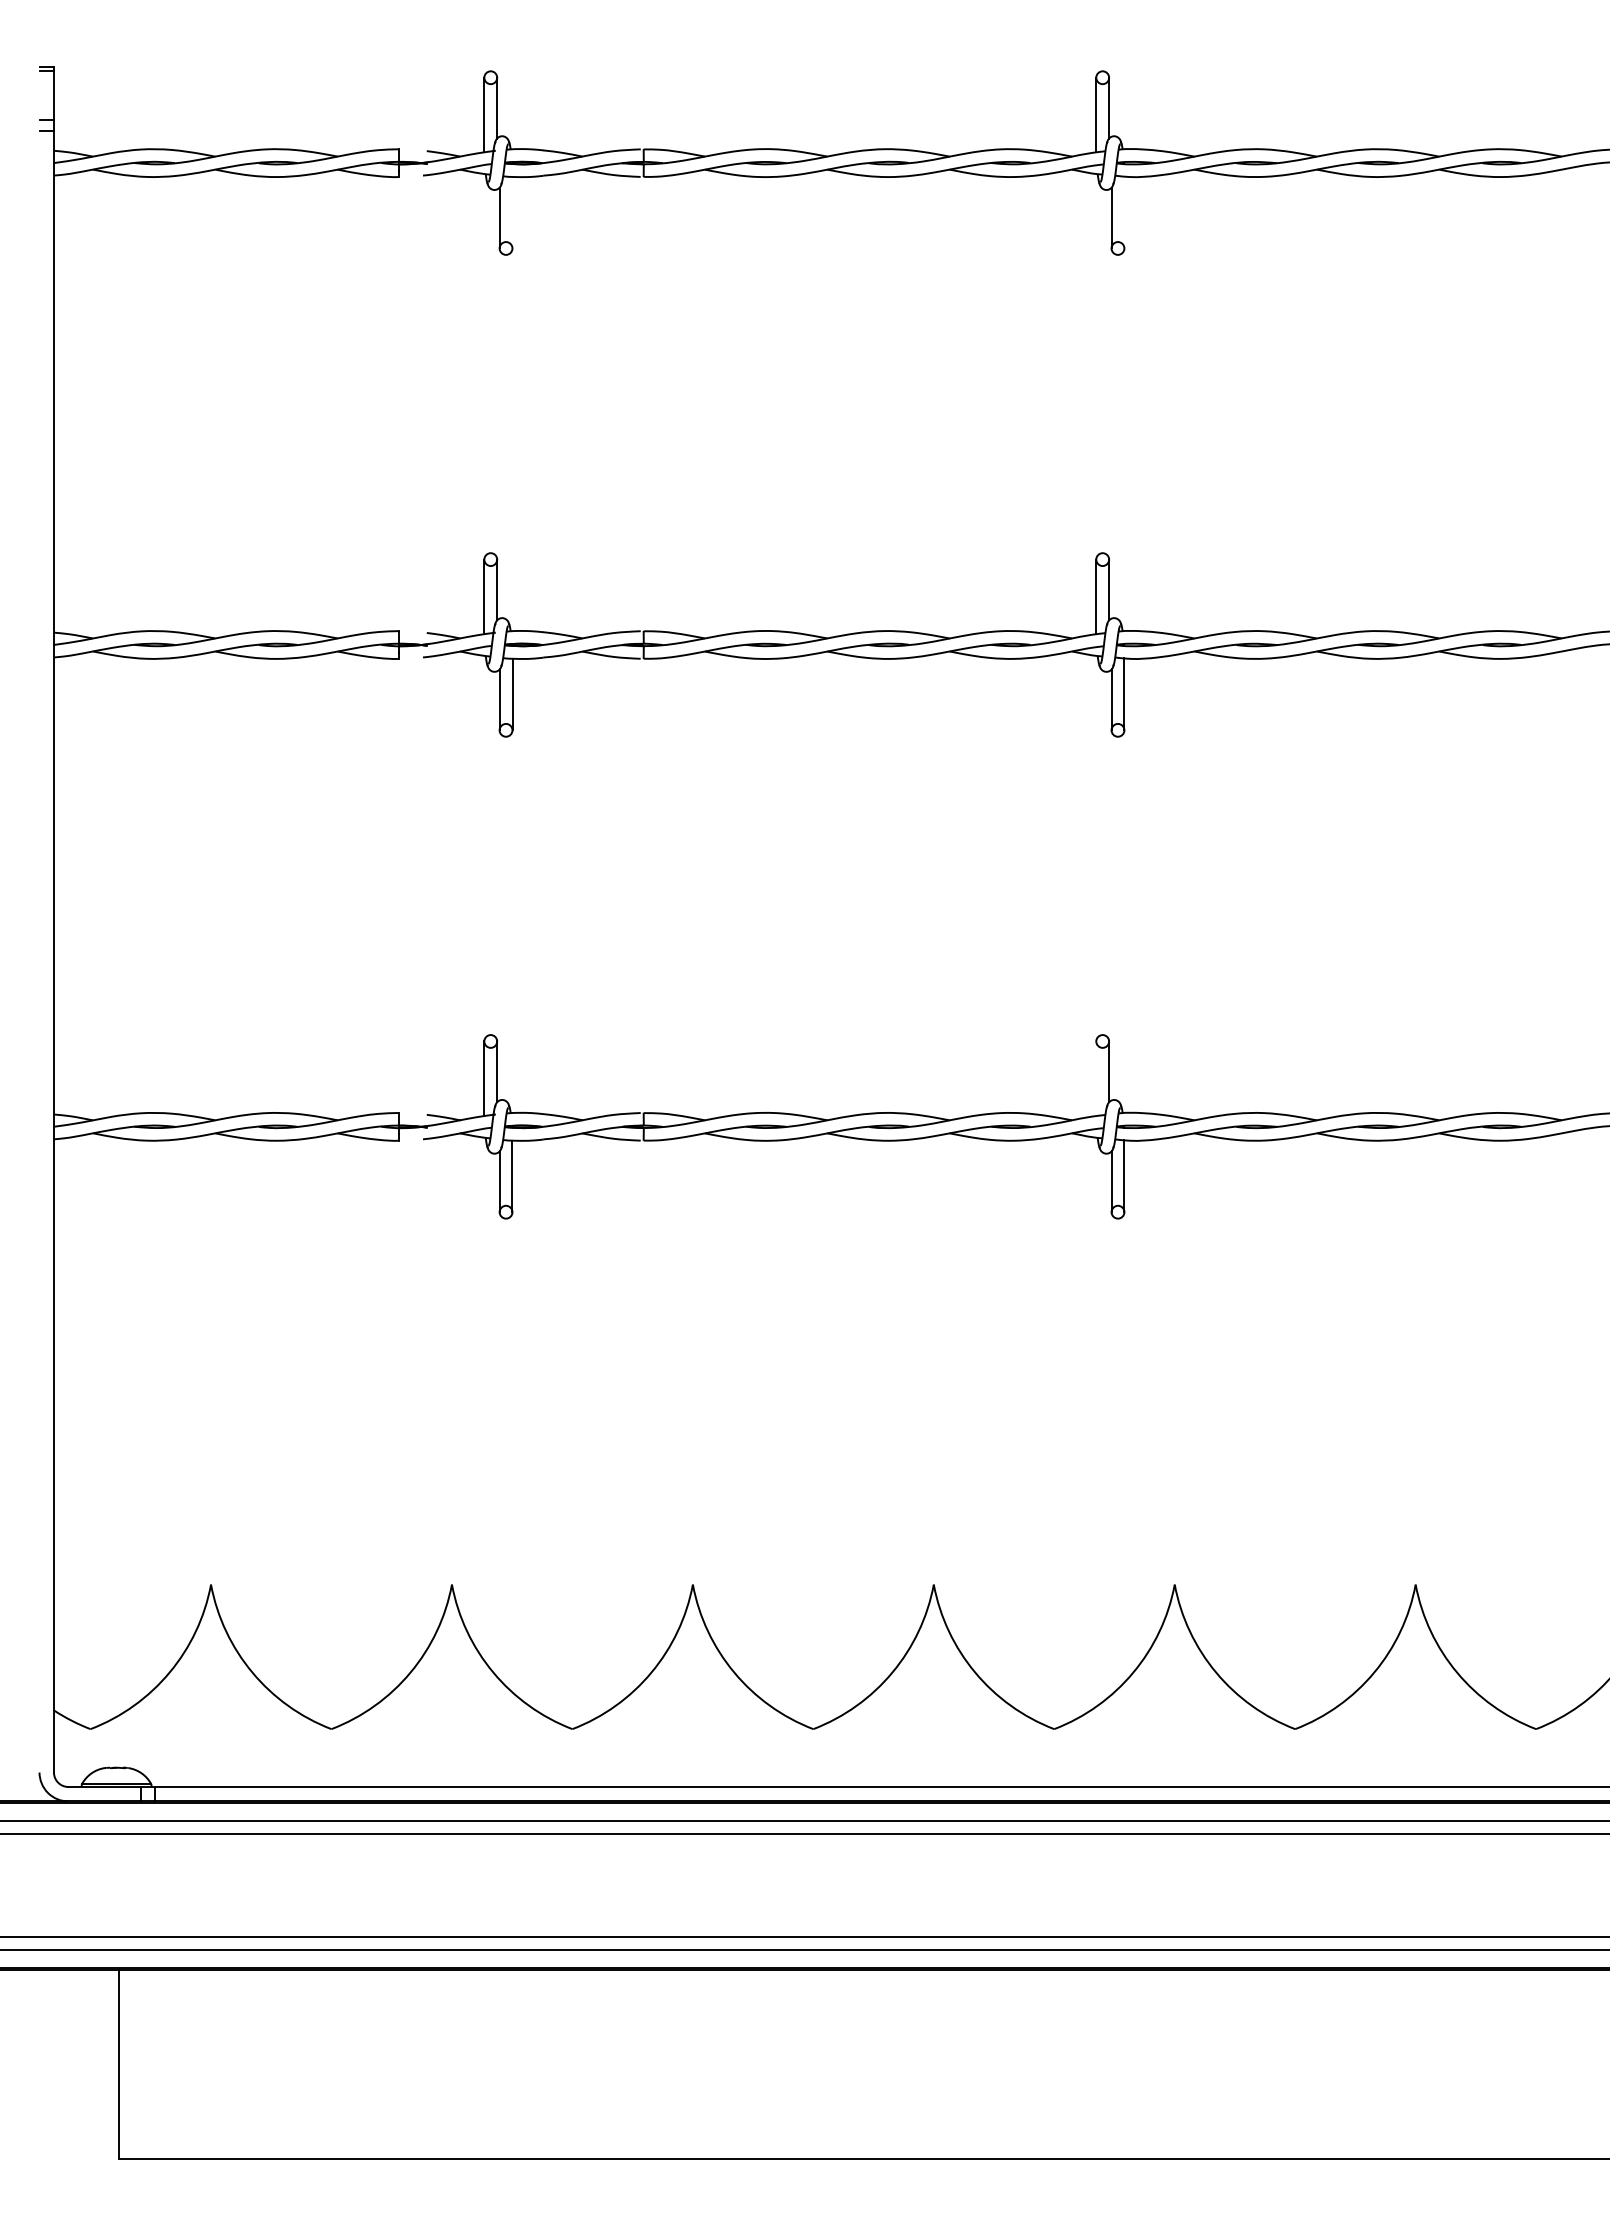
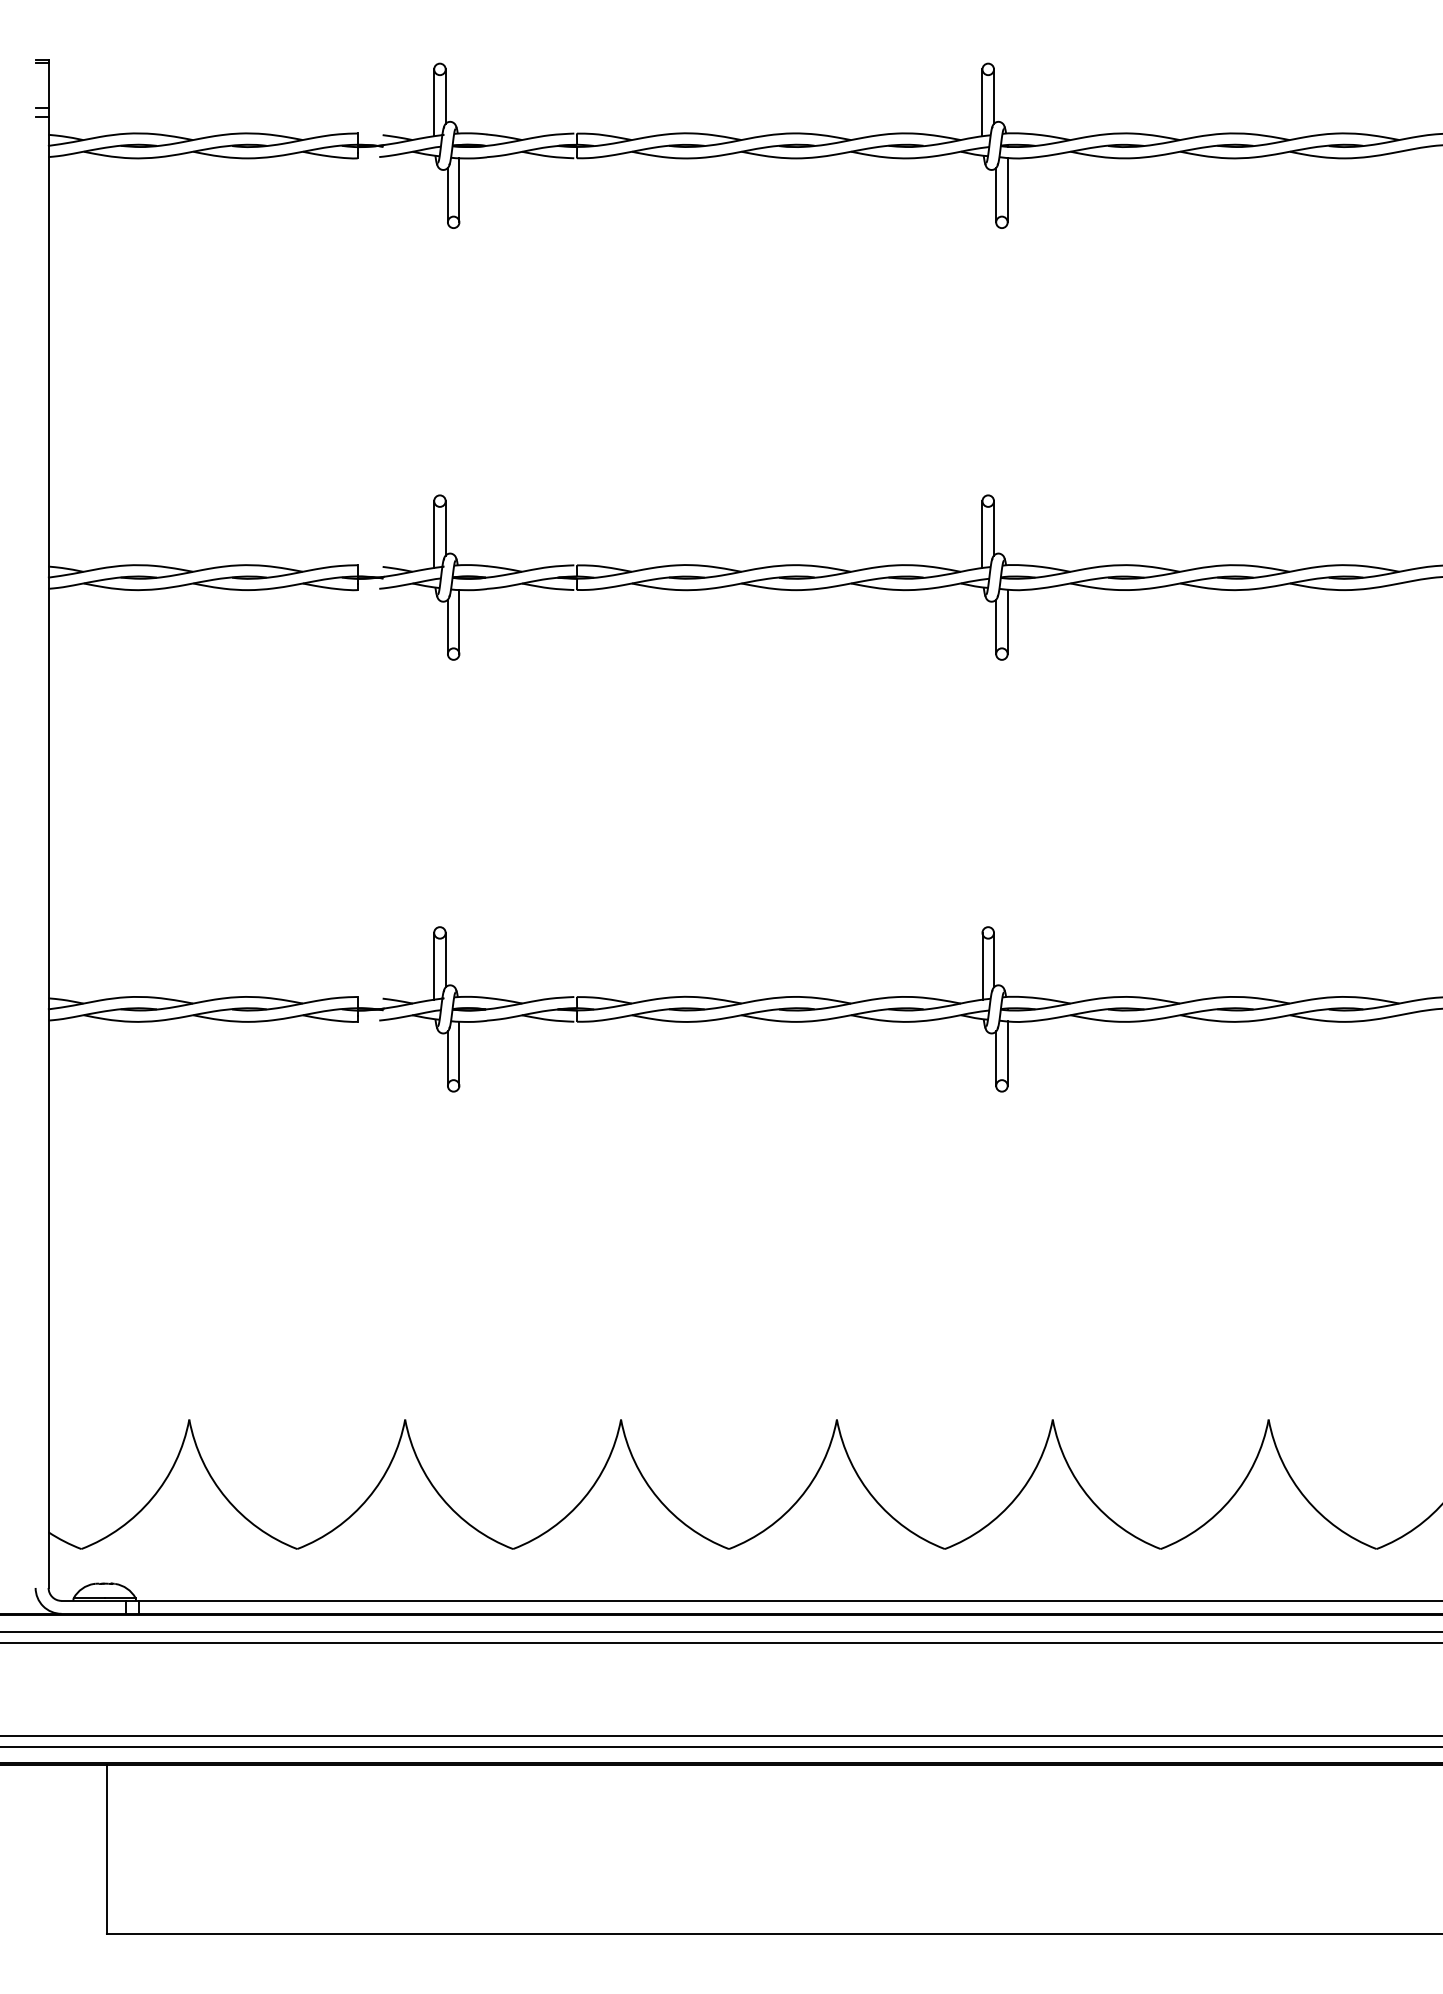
line: (512, 212) -> (459, 190), added
line: (1124, 212) -> (1007, 190), added
line: (1096, 1078) -> (982, 966), added

